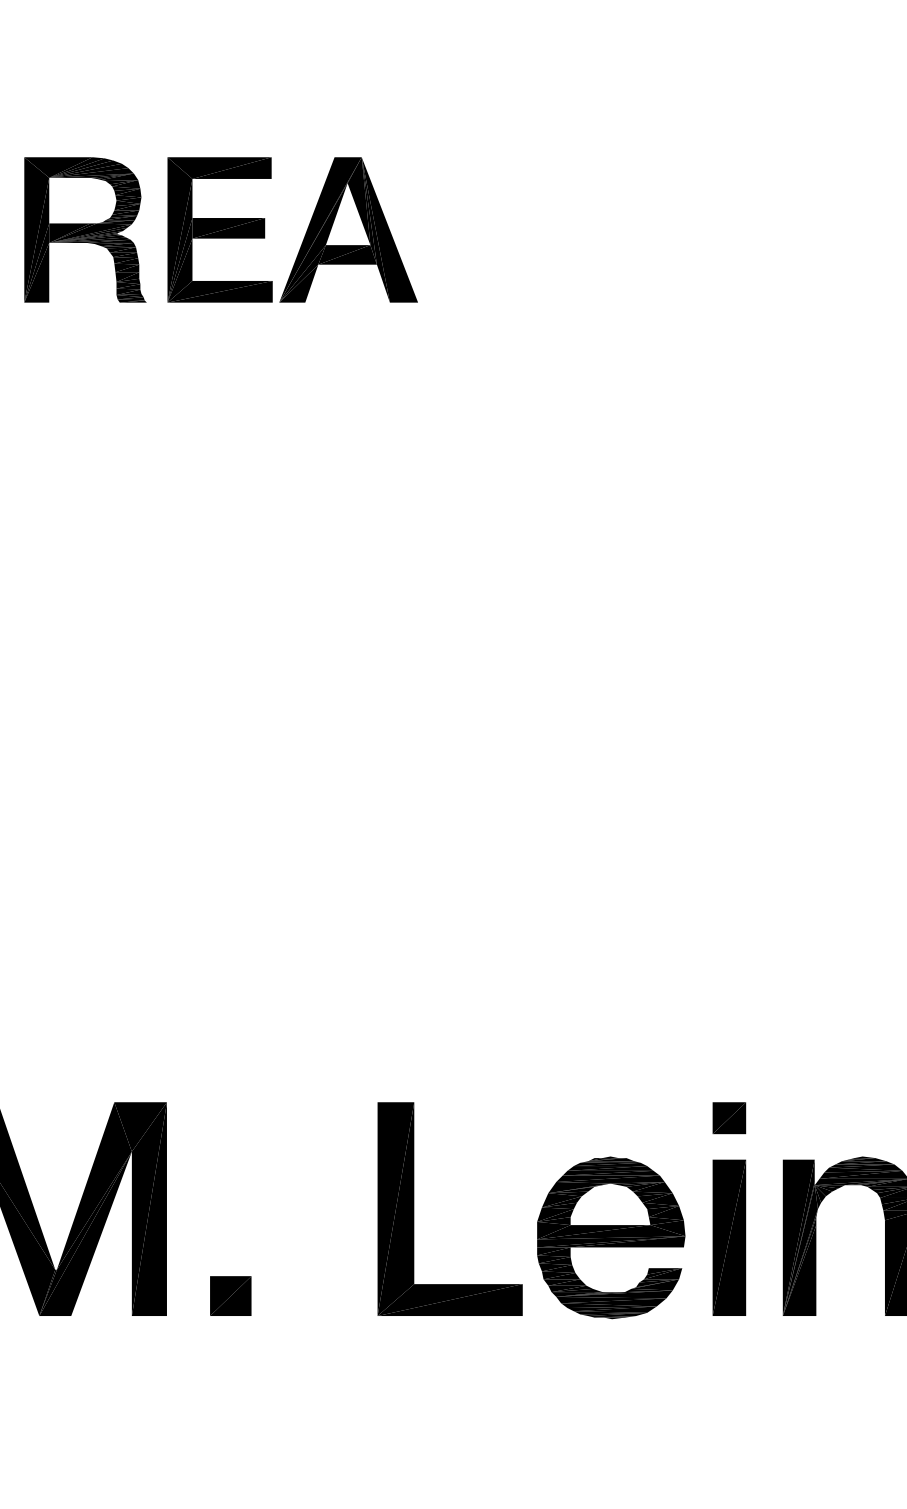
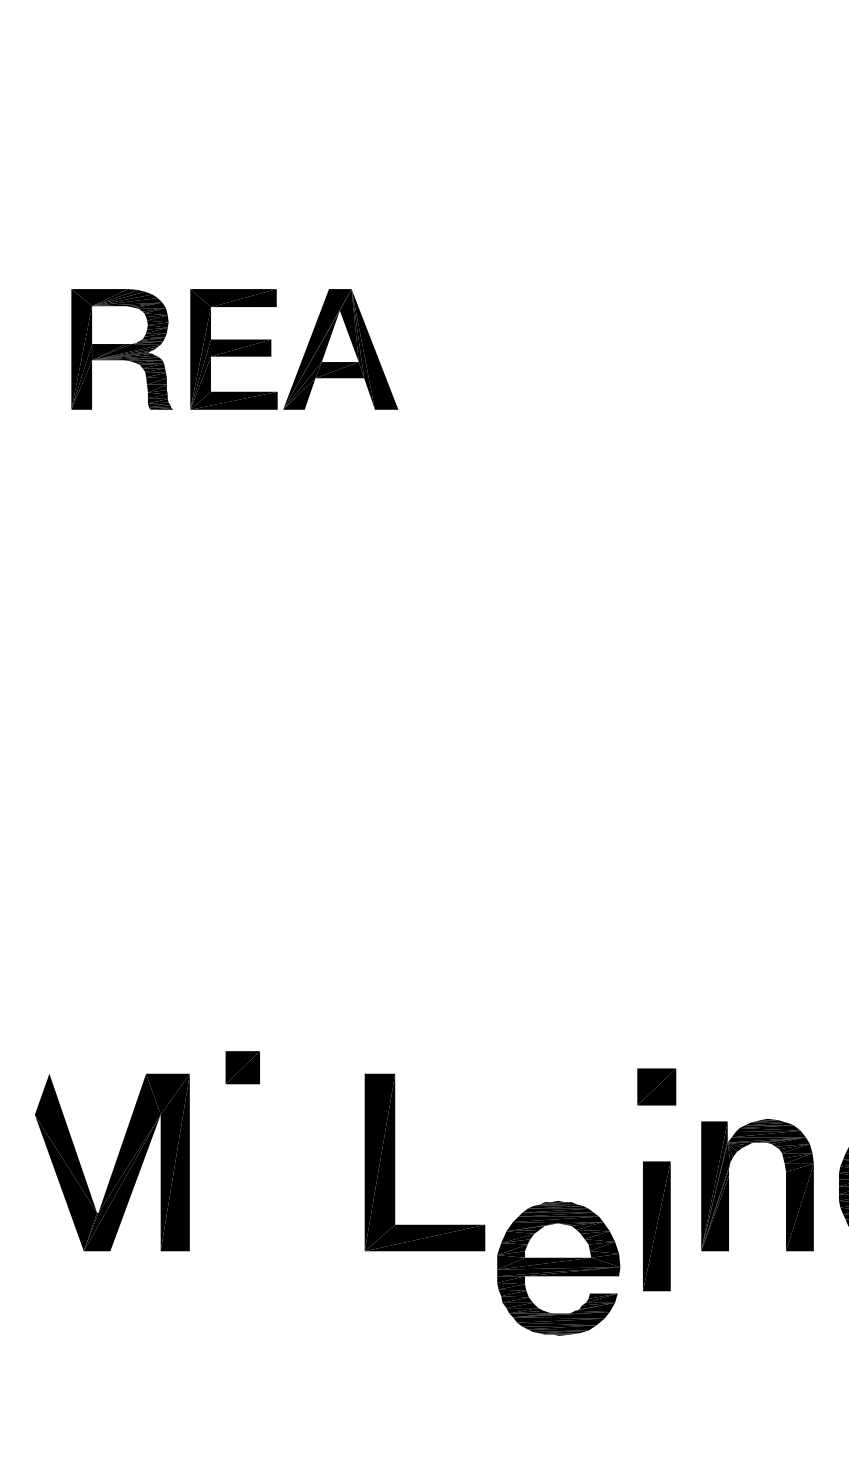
part: (728, 1117) -> (656, 1086), size x1.4
part: (610, 1236) -> (558, 1267), moved
part: (728, 1238) -> (656, 1226), moved
part: (230, 1295) -> (242, 1067), moved

